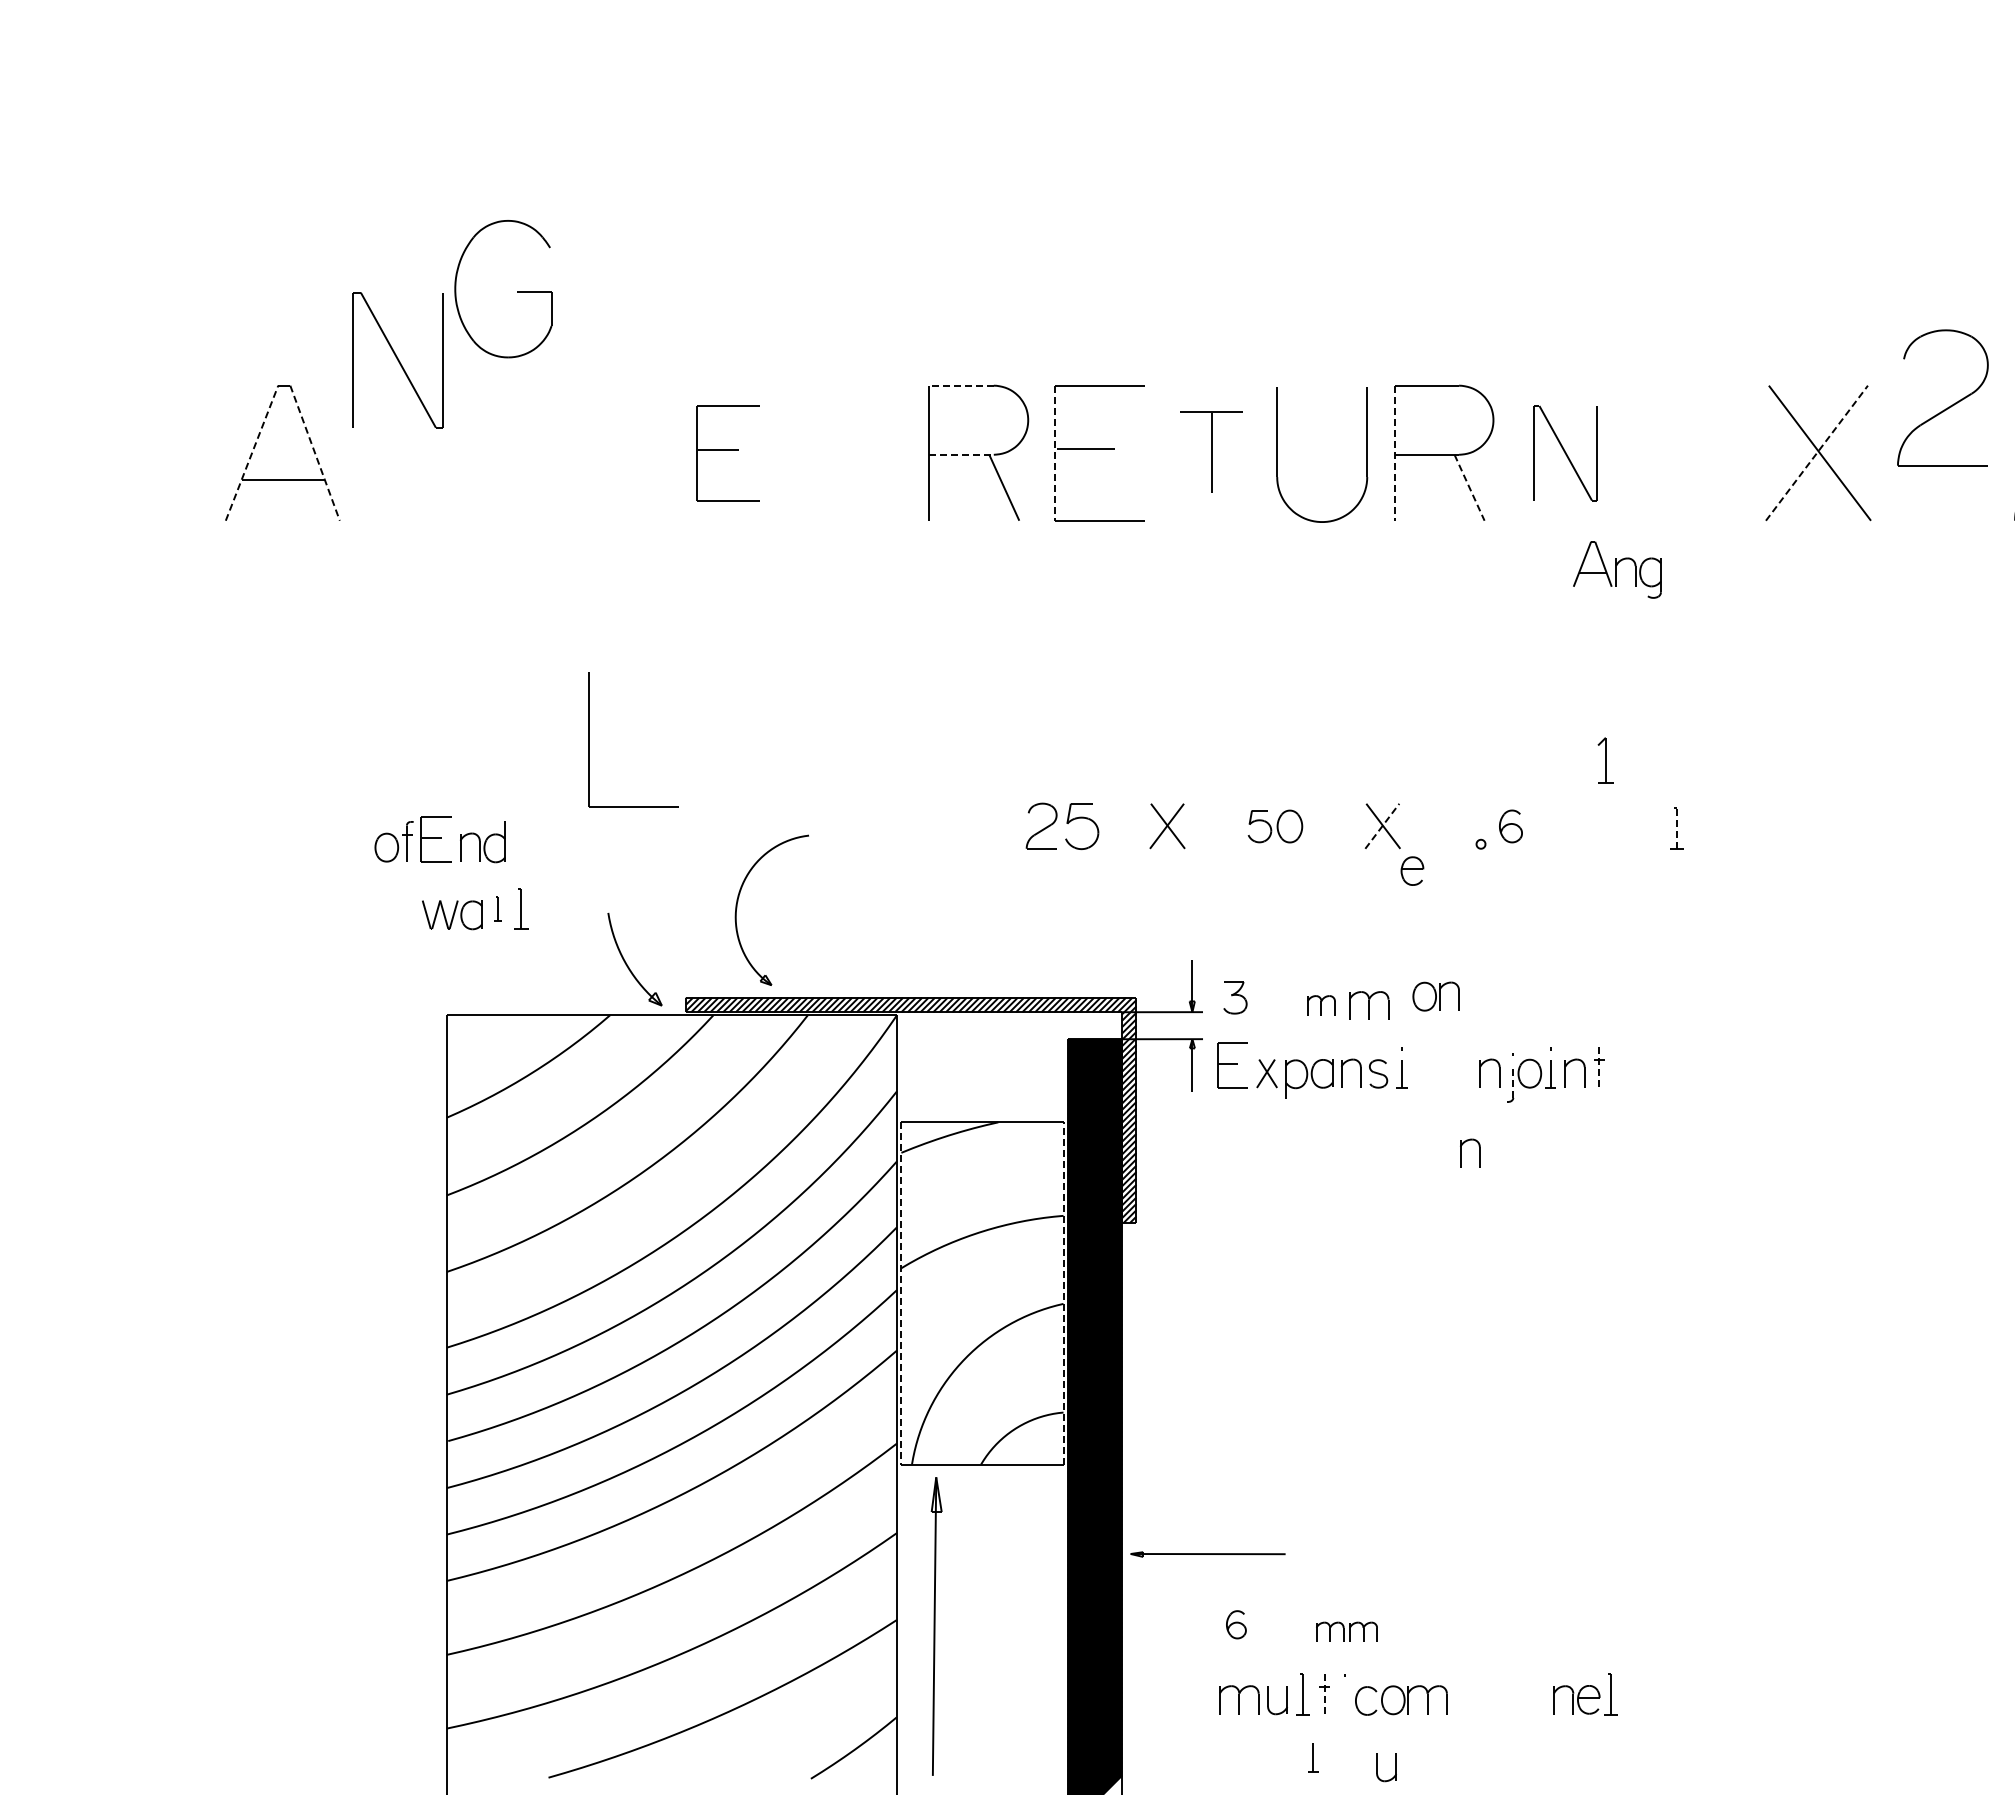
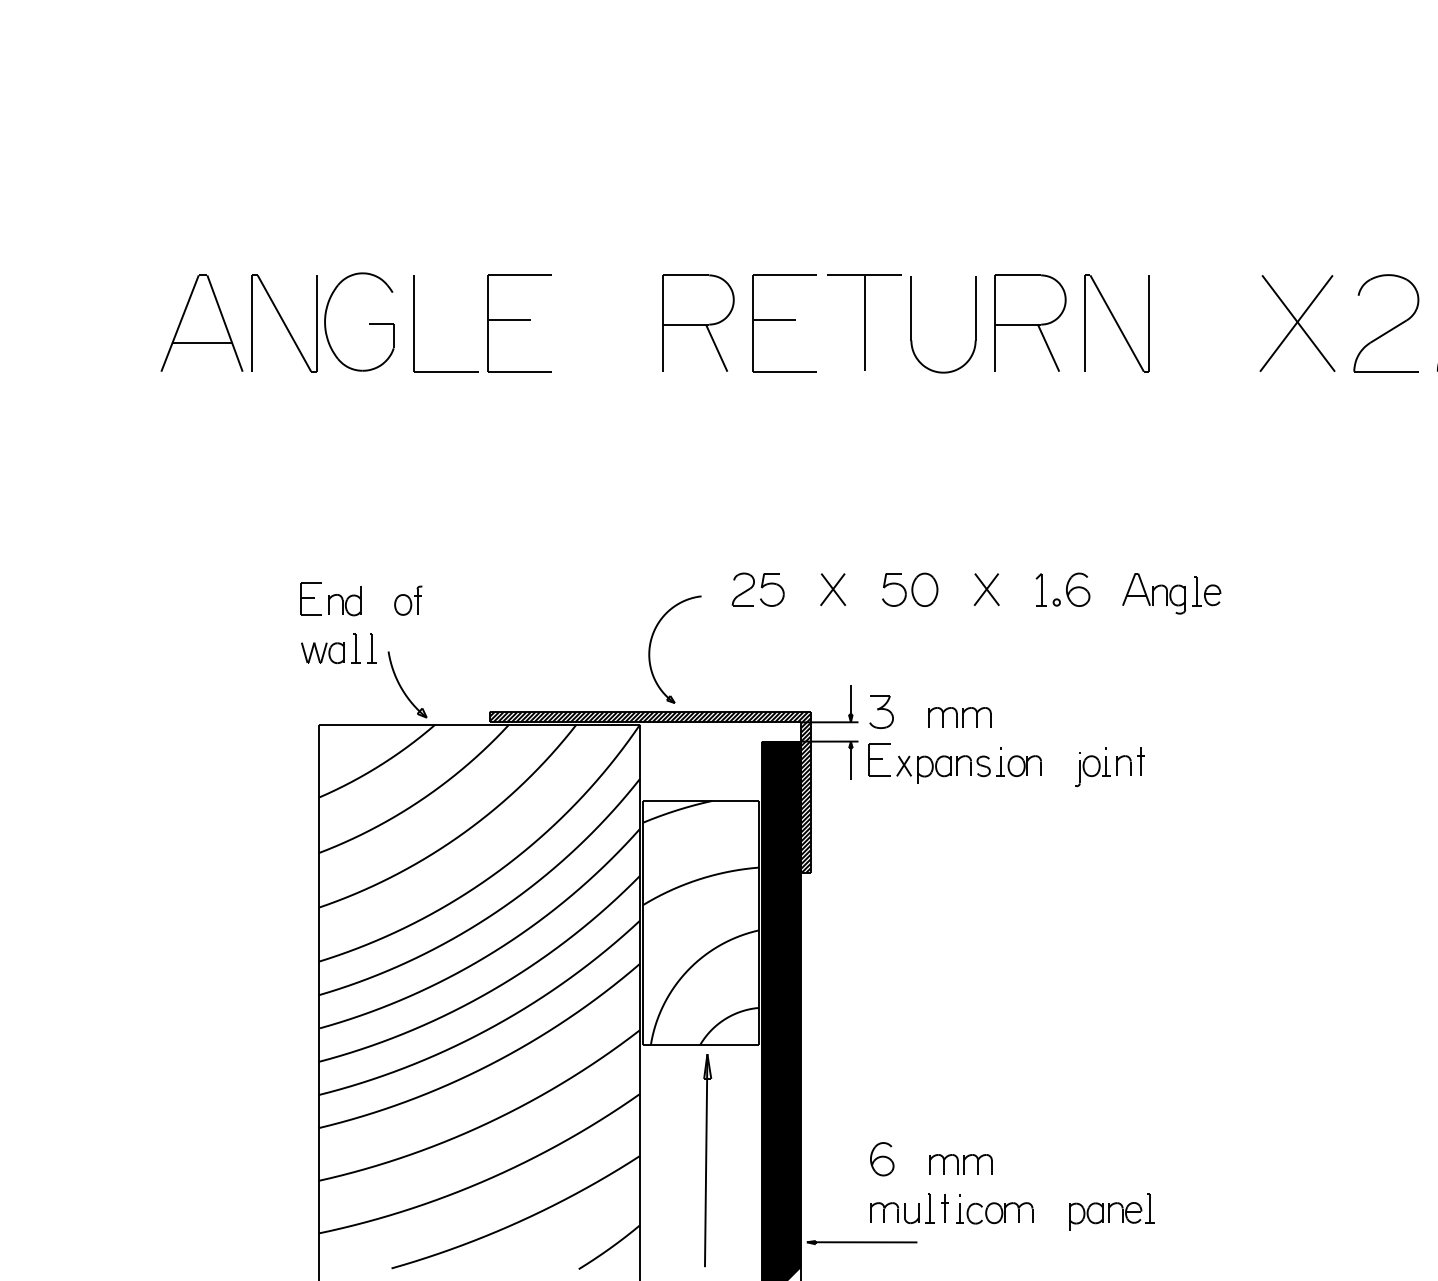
part: (517, 291) -> (369, 323), moved
part: (397, 360) -> (283, 323), moved
line: (961, 385) -> (686, 275), dashed -> solid
part: (1948, 406) -> (1390, 329), moved
part: (1211, 451) -> (864, 322), size x1.67
line: (252, 452) -> (180, 323), dashed -> solid
line: (315, 453) -> (225, 323), dashed -> solid
part: (728, 453) -> (519, 323), size x1.43
line: (1055, 453) -> (753, 323), dashed -> solid
line: (1394, 453) -> (995, 323), dashed -> solid
part: (1565, 453) -> (1117, 323), size x1.43
line: (1816, 453) -> (1296, 323), dashed -> solid
line: (962, 454) -> (686, 324), dashed -> solid
line: (1469, 488) -> (1048, 348), dashed -> solid
part: (1617, 569) -> (1154, 593), moved
part: (589, 739) -> (414, 323), moved
part: (1605, 760) -> (1041, 589), moved
line: (1382, 825) -> (986, 589), dashed -> solid
part: (1275, 826) -> (910, 589), size x1.43
part: (1510, 826) -> (1077, 589), size x1.43
line: (1676, 828) -> (1196, 591), dashed -> solid
part: (393, 841) -> (407, 600), moved
part: (1412, 870) -> (1212, 594), moved
part: (738, 901) -> (651, 643), moved
part: (497, 908) -> (355, 648), size x1.67
part: (628, 965) -> (402, 689), moved
part: (1435, 996) -> (1024, 766), moved
part: (1235, 997) -> (881, 711), size x1.43
part: (1321, 1005) -> (943, 717), size x1.43
line: (1598, 1068) -> (1140, 762), dashed -> solid
part: (1480, 1072) -> (1056, 765), removed
line: (1513, 1080) -> (1079, 771), dashed -> solid
part: (1461, 1152) -> (1042, 822), removed
line: (1063, 1292) -> (758, 922), dashed -> solid
line: (901, 1293) -> (643, 923), dashed -> solid
part: (1207, 1554) -> (861, 1242), moved
part: (1236, 1624) -> (882, 1159), size x1.67
part: (936, 1626) -> (707, 1160), moved
part: (1346, 1631) -> (960, 1164), size x1.43
line: (1324, 1694) -> (945, 1209), dashed -> solid
part: (1521, 1705) -> (1085, 1216), added
part: (1313, 1757) -> (960, 1213), moved
part: (1377, 1767) -> (982, 1261), removed

